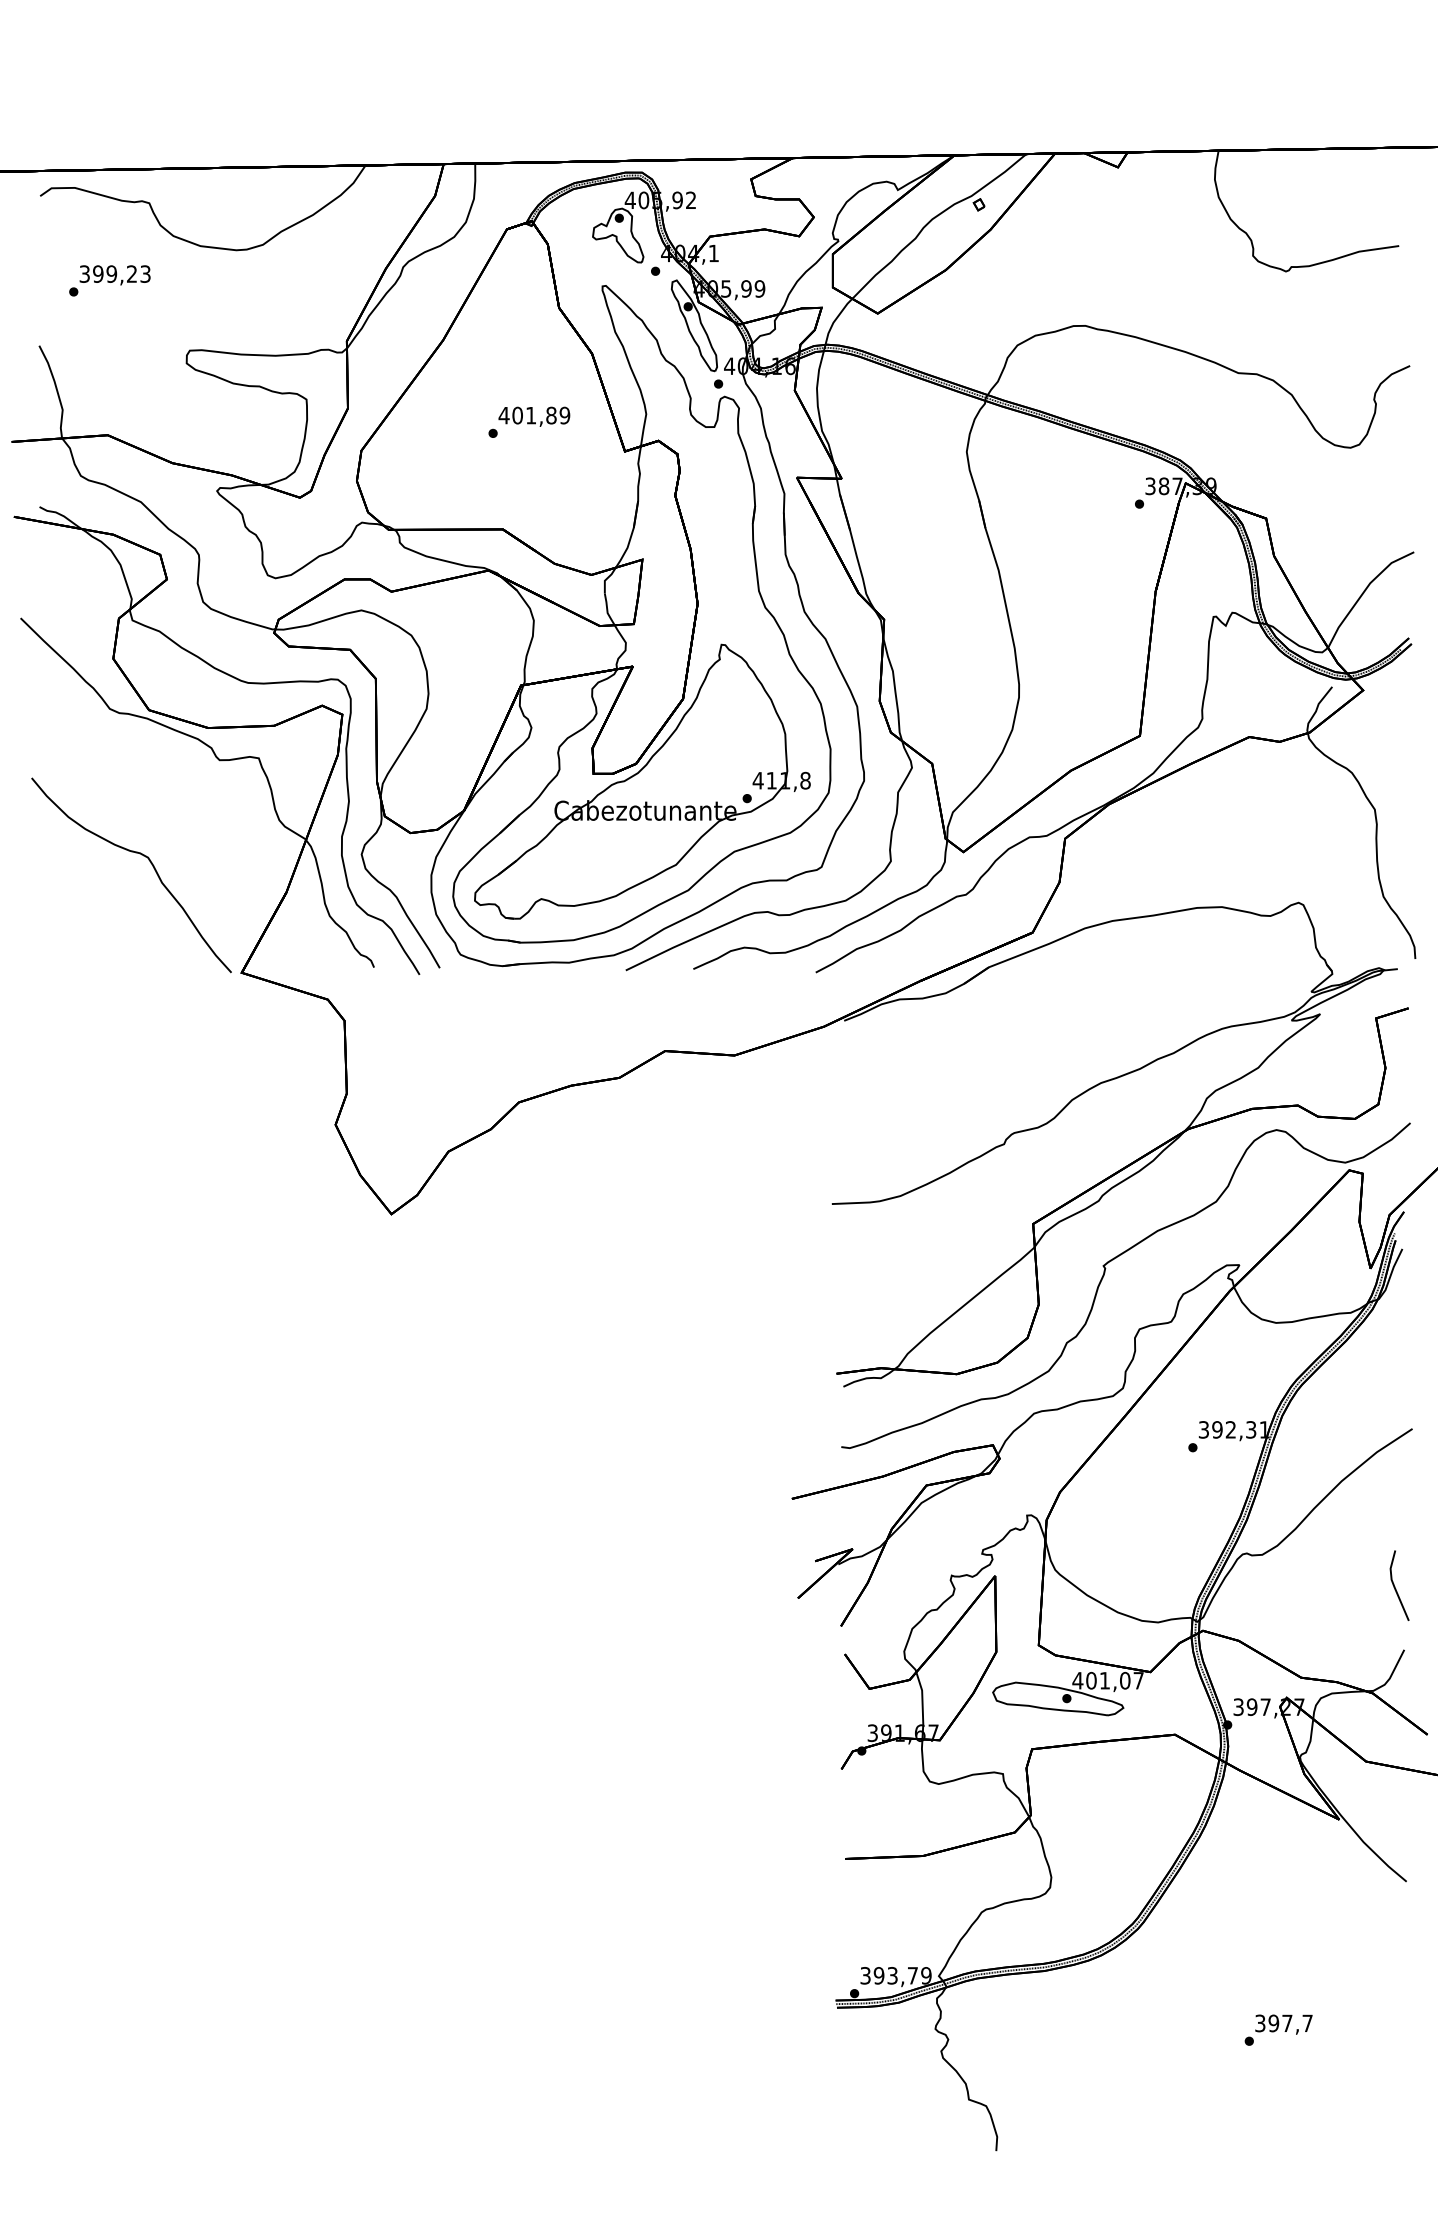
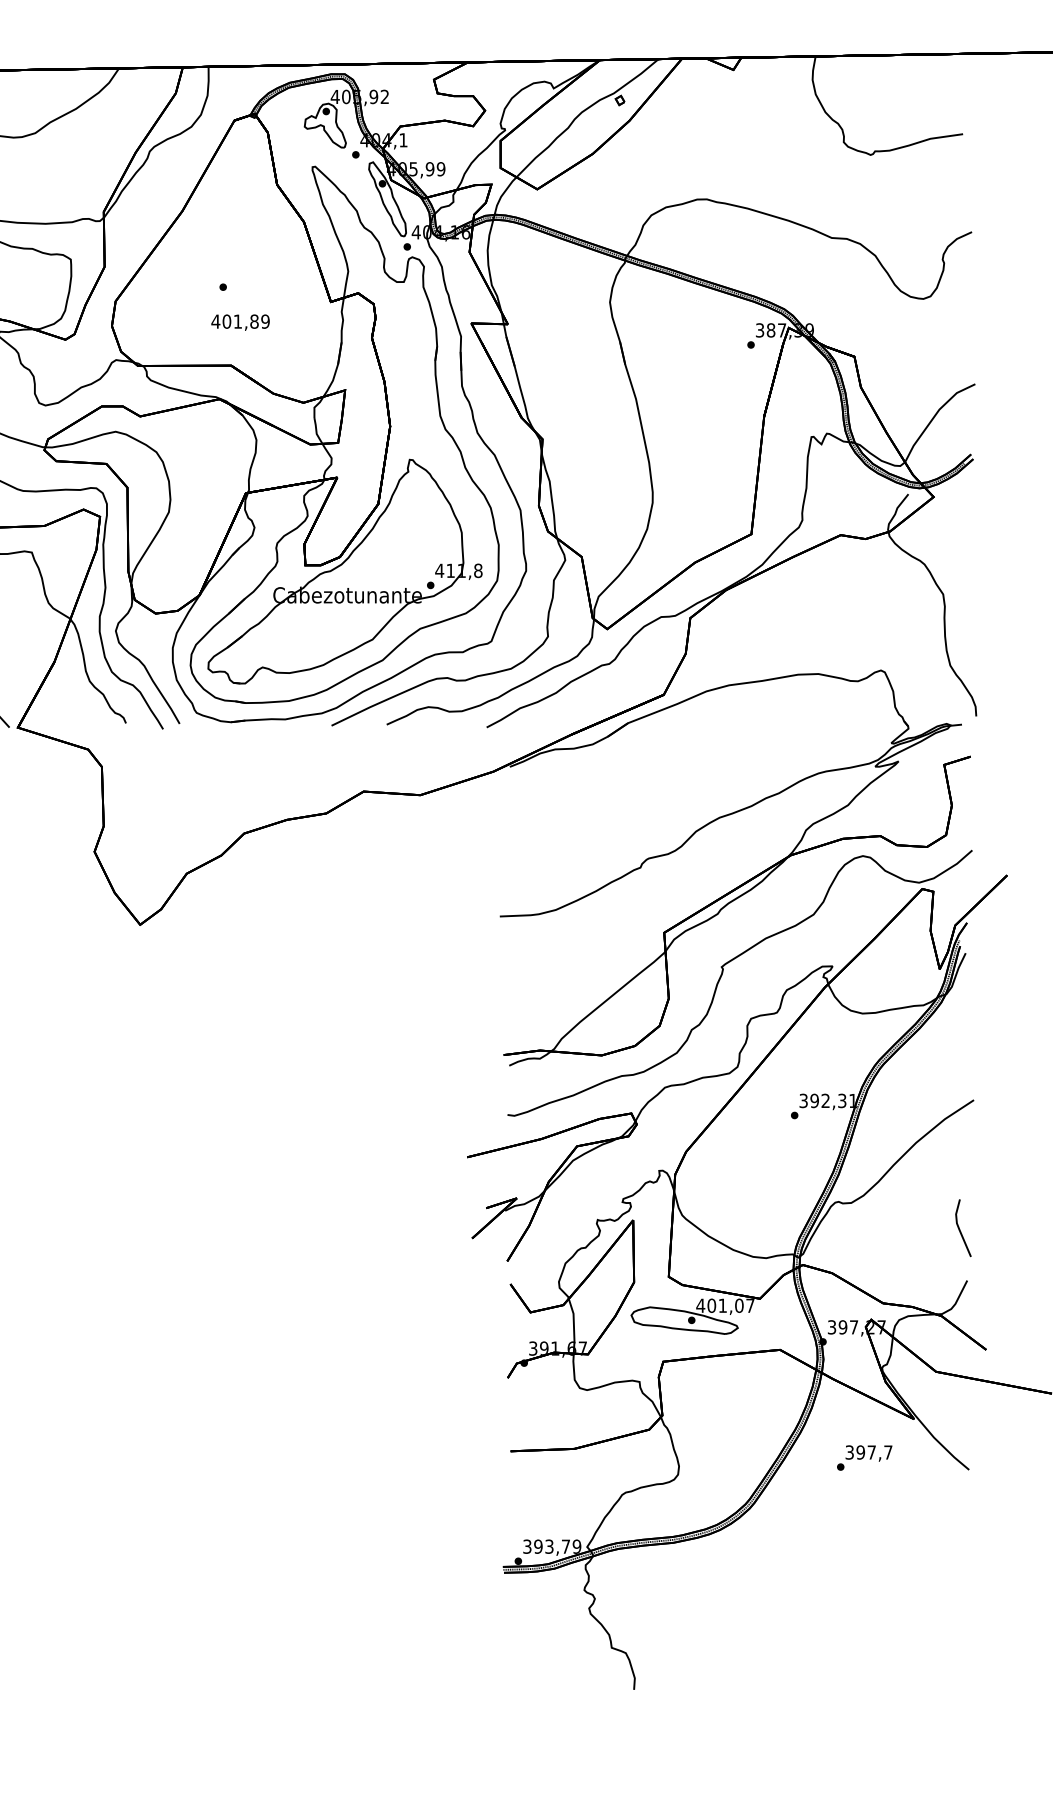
text: (534, 416) -> (240, 322), moved
text: (1278, 2029) -> (864, 1457), moved

